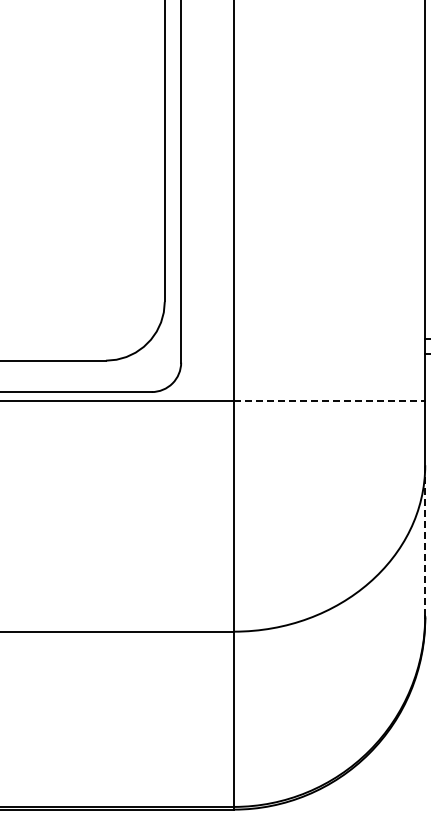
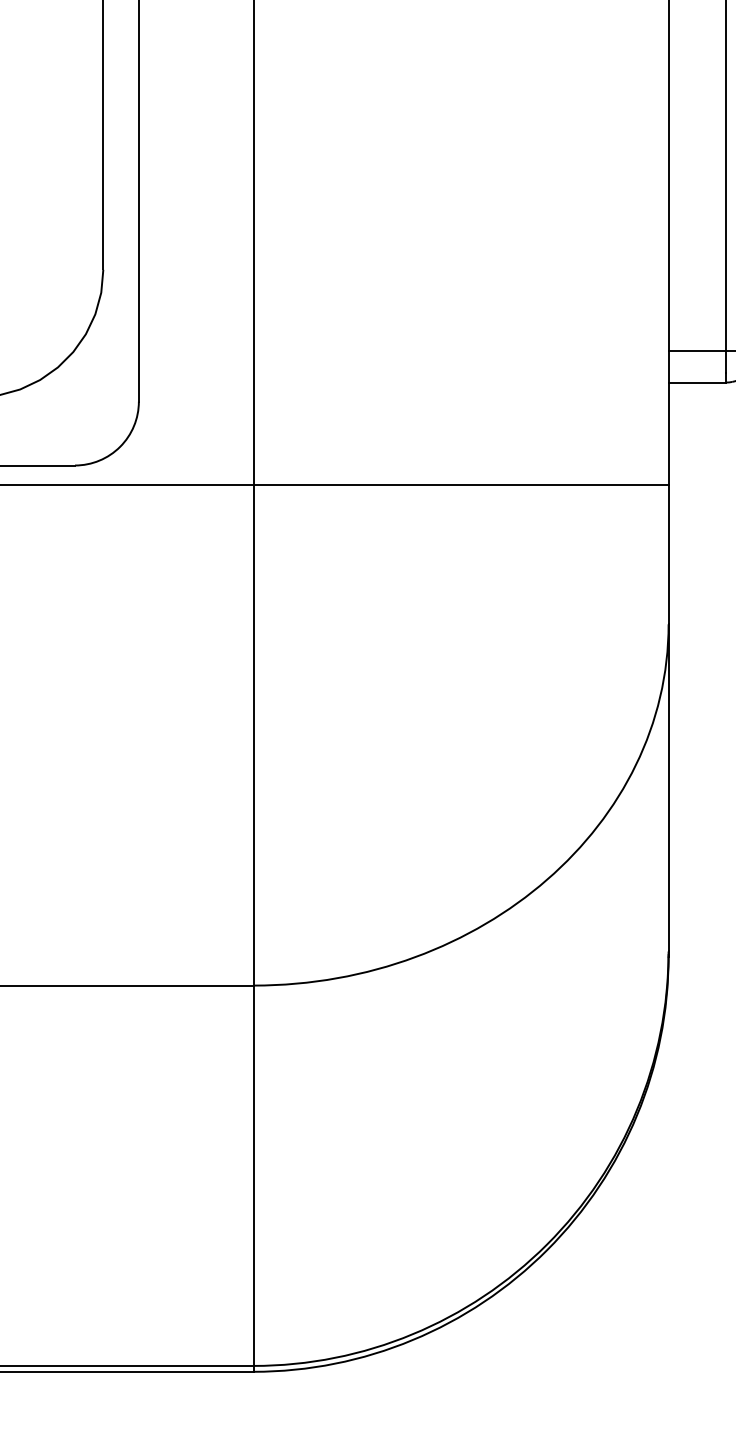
line: (329, 401) -> (460, 485), dashed -> solid
line: (425, 540) -> (669, 787), dashed -> solid

